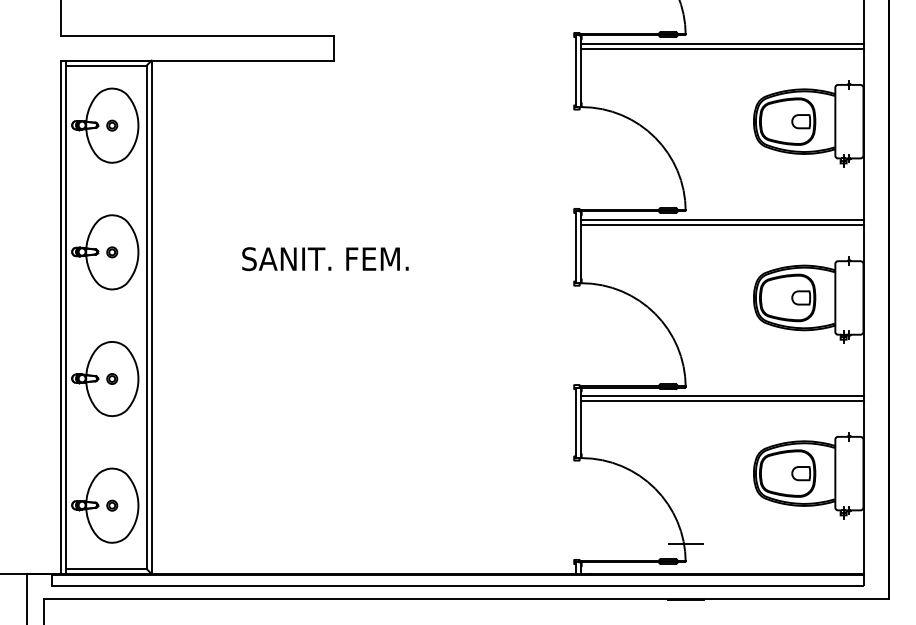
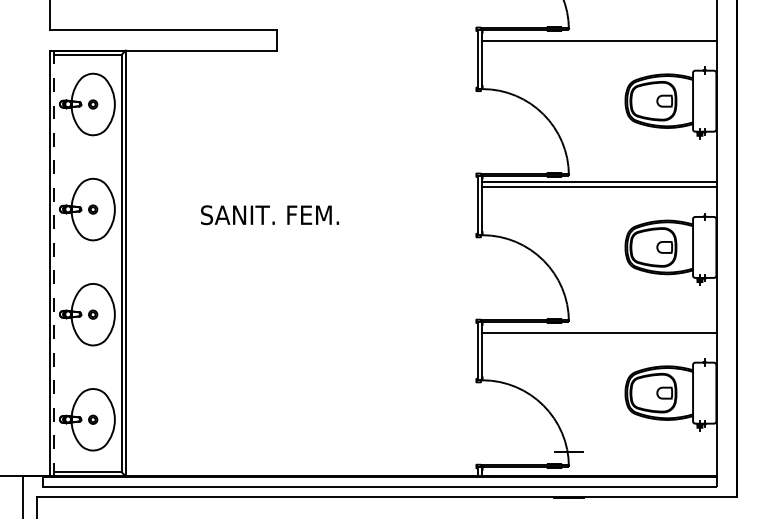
line: (722, 43) -> (599, 36), removed
line: (65, 317) -> (54, 263), solid -> dashed
line: (722, 395) -> (599, 328), removed

